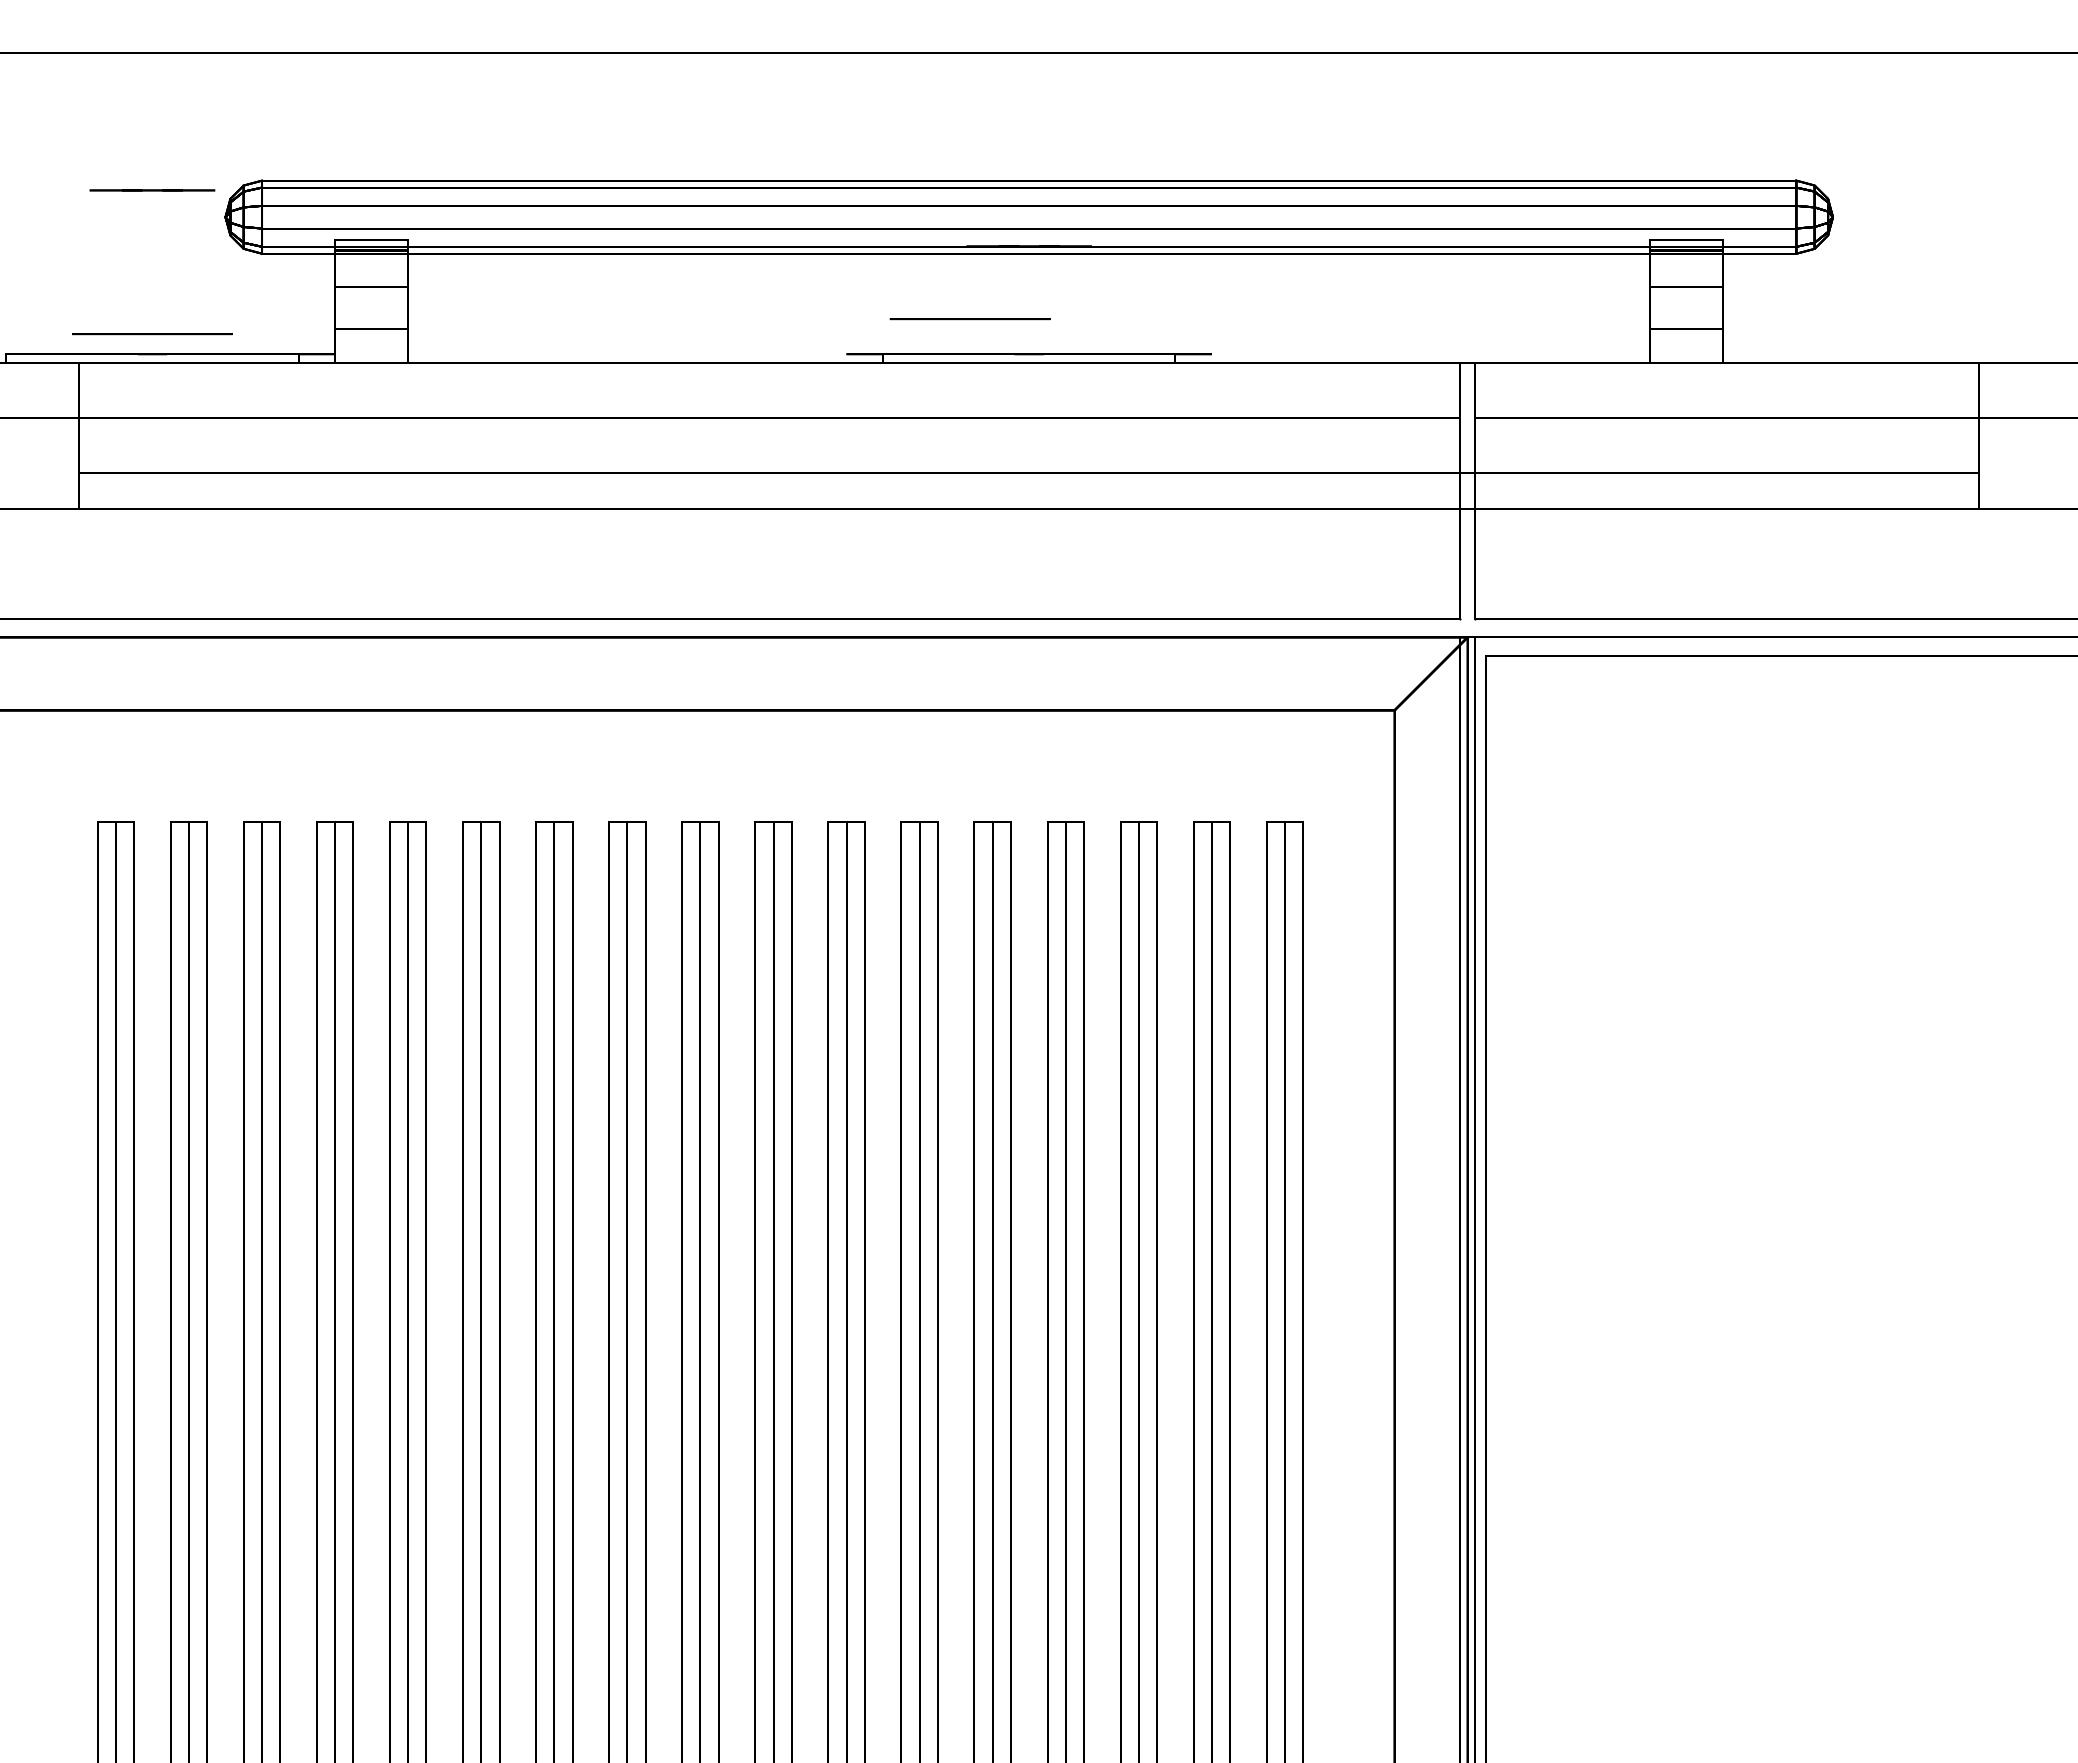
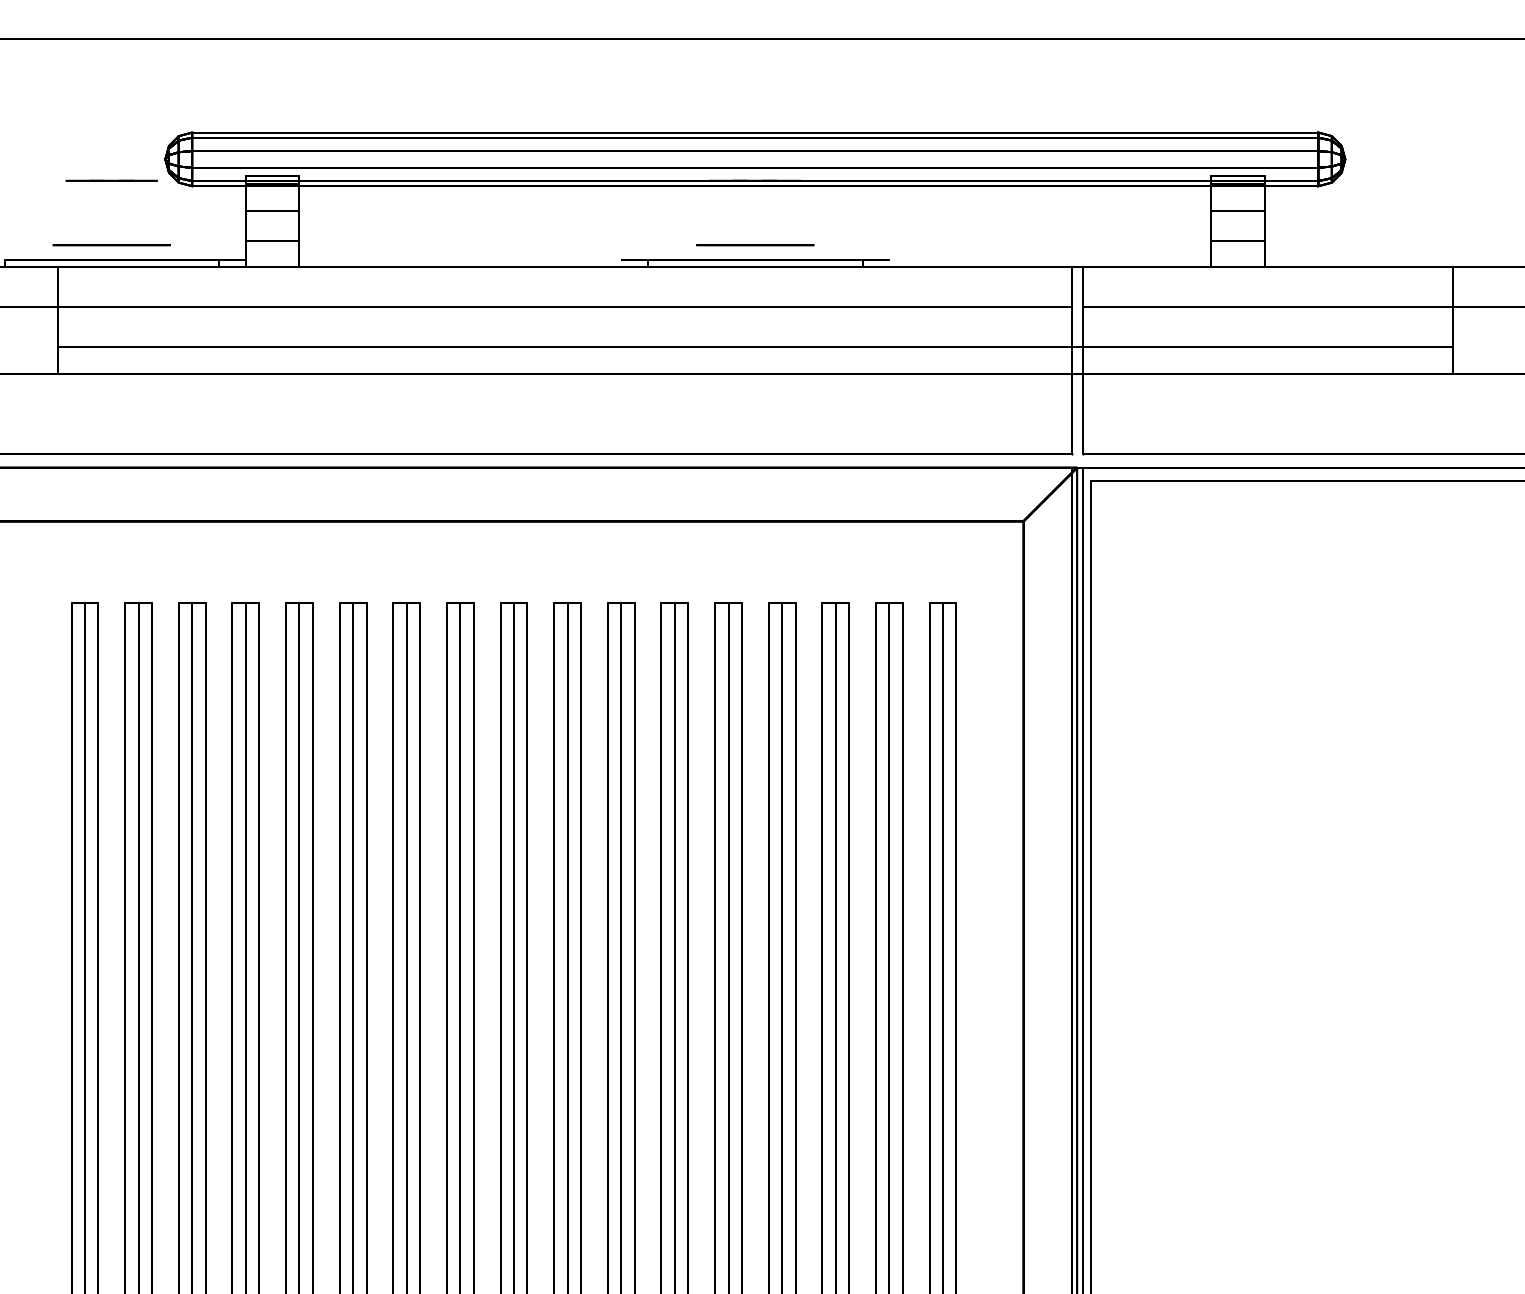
line: (152, 190) -> (111, 180), moved
circle: (969, 319) -> (754, 245), moved

